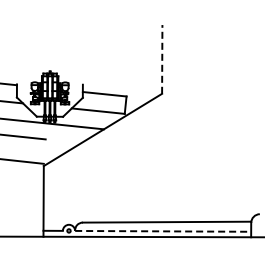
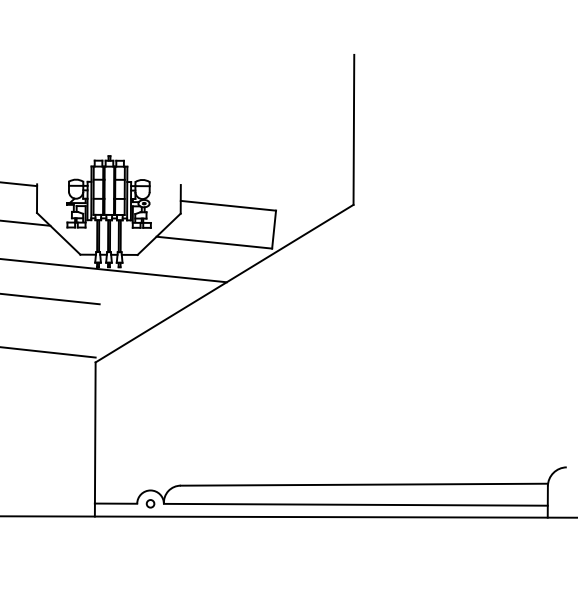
line: (162, 58) -> (354, 127), dashed -> solid
line: (163, 231) -> (356, 505), dashed -> solid

